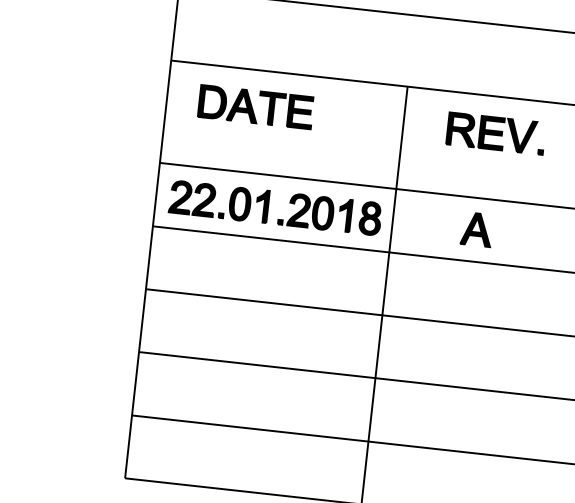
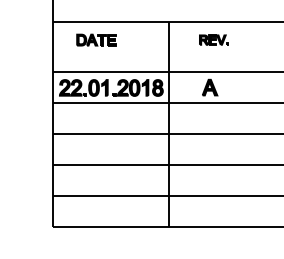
part: (256, 105) -> (96, 39), size x0.7
part: (494, 132) -> (213, 39), size x0.6

